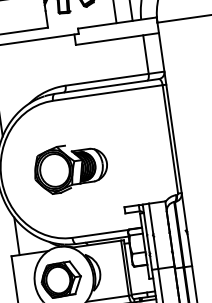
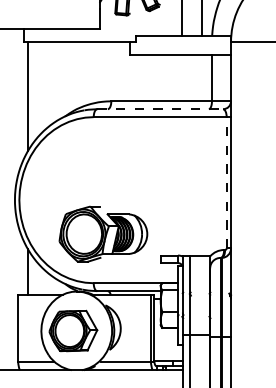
line: (107, 86) -> (160, 109), solid -> dashed
line: (170, 139) -> (226, 182), solid -> dashed
part: (70, 167) -> (103, 233), moved

